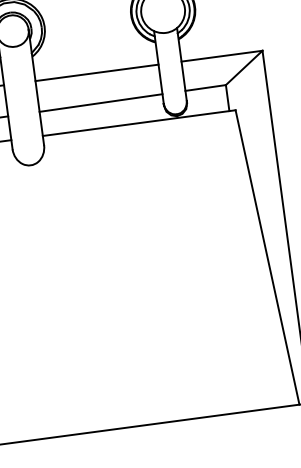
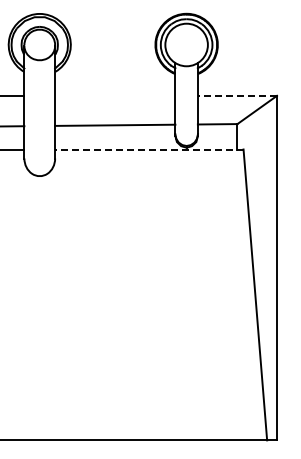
line: (222, 55) -> (237, 95), solid -> dashed
line: (97, 72) -> (115, 95), removed
line: (138, 123) -> (148, 149), solid -> dashed

